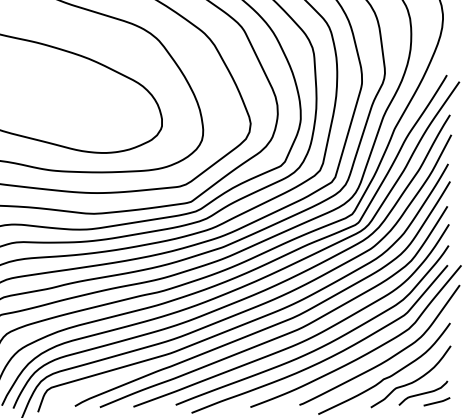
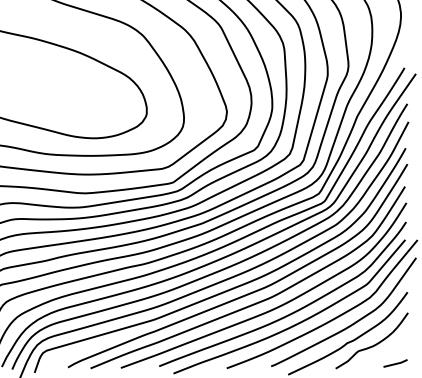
curve: (423, 392) -> (383, 355), removed

